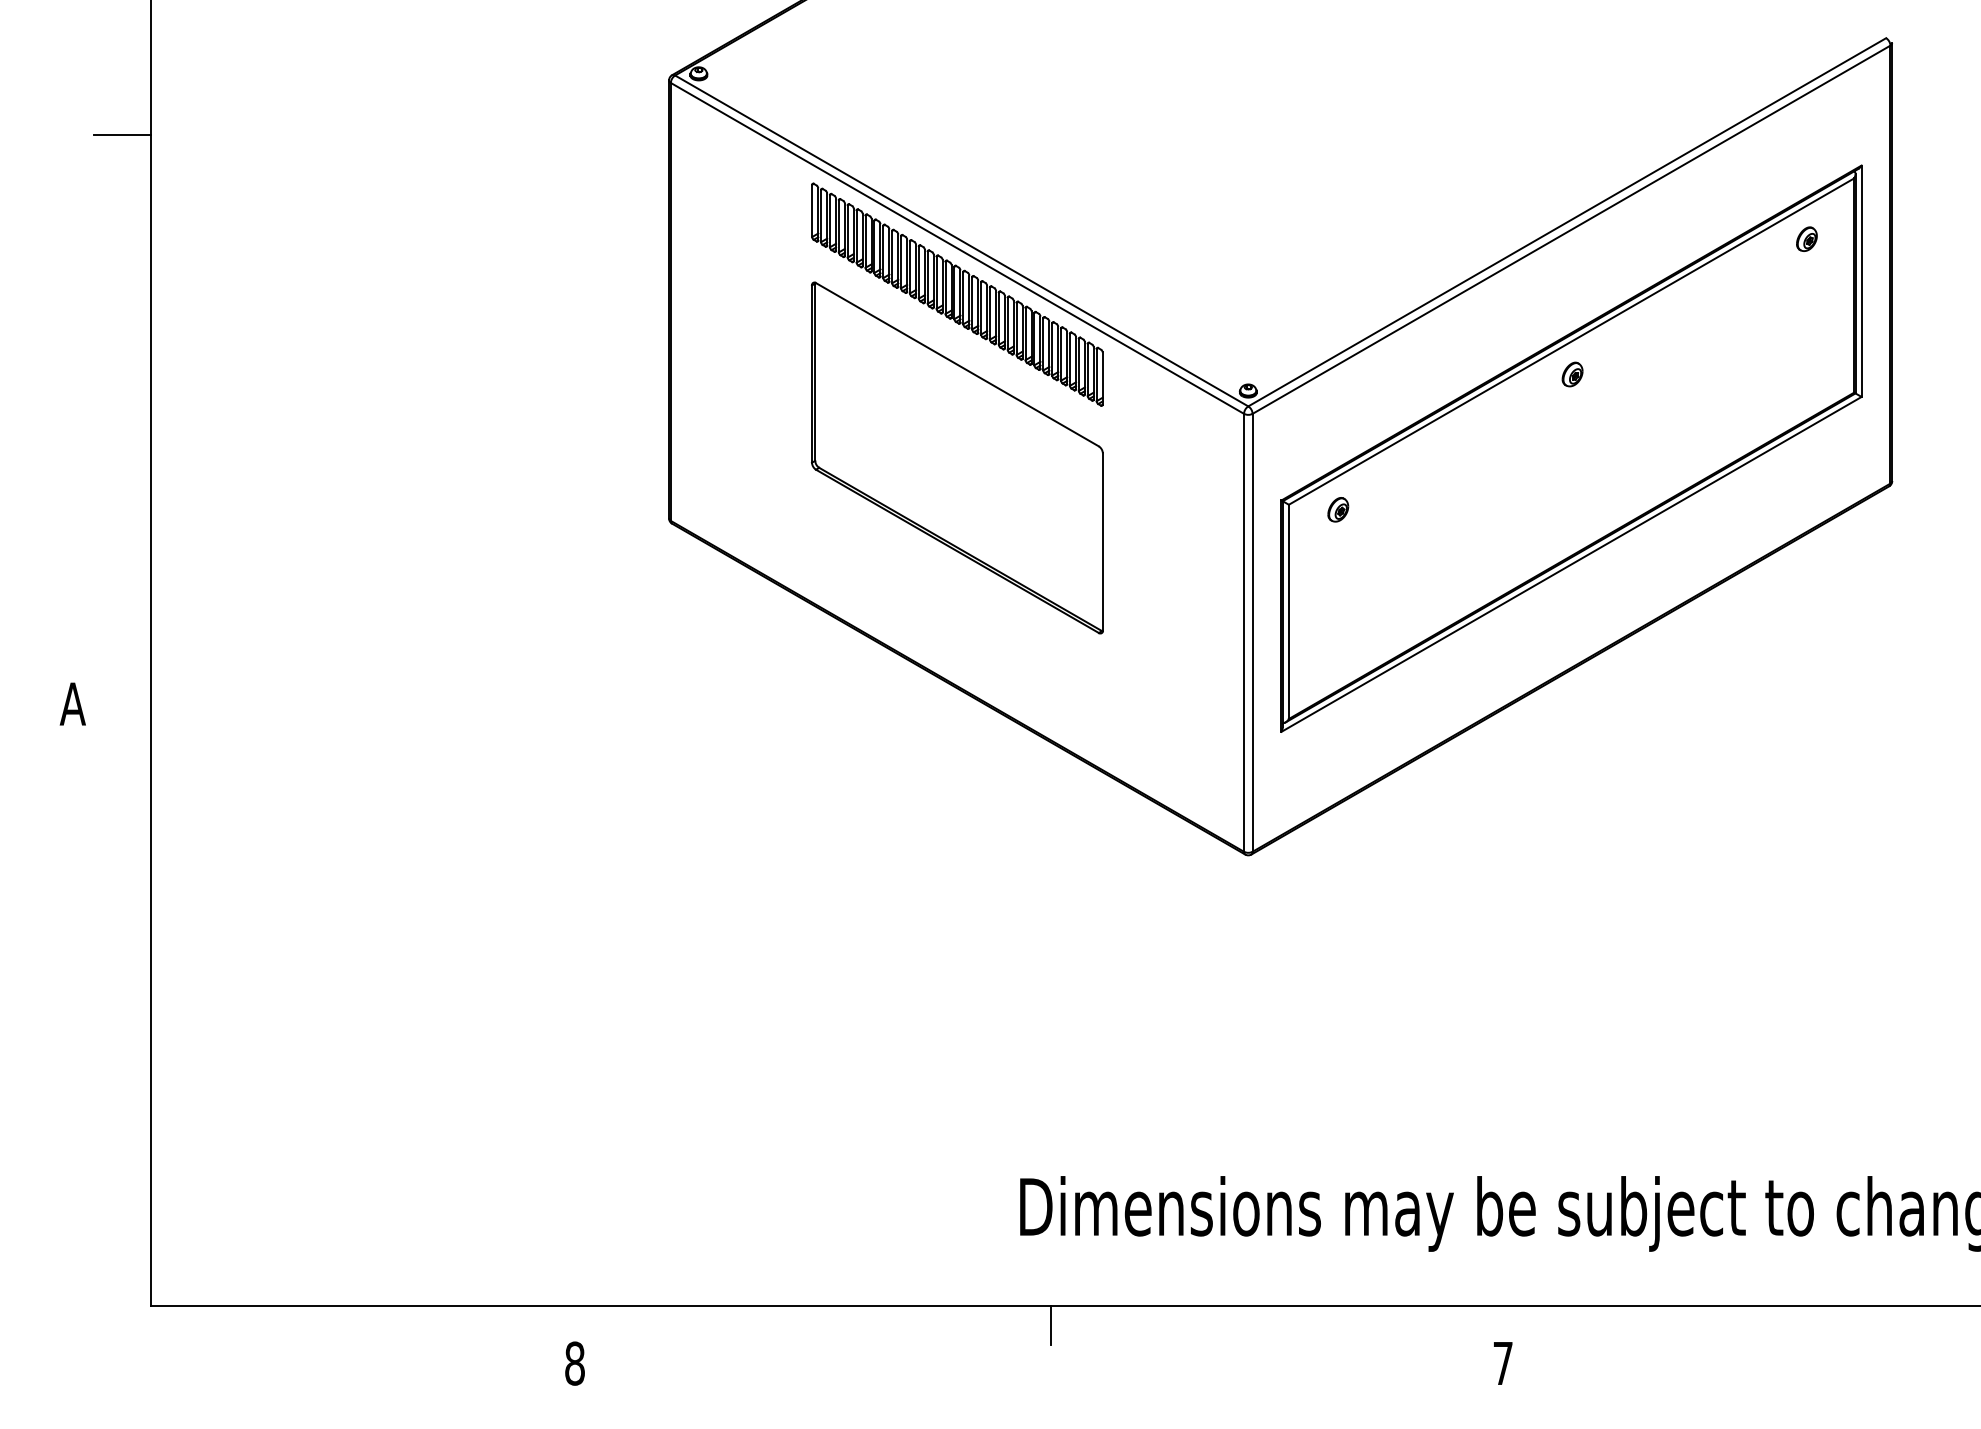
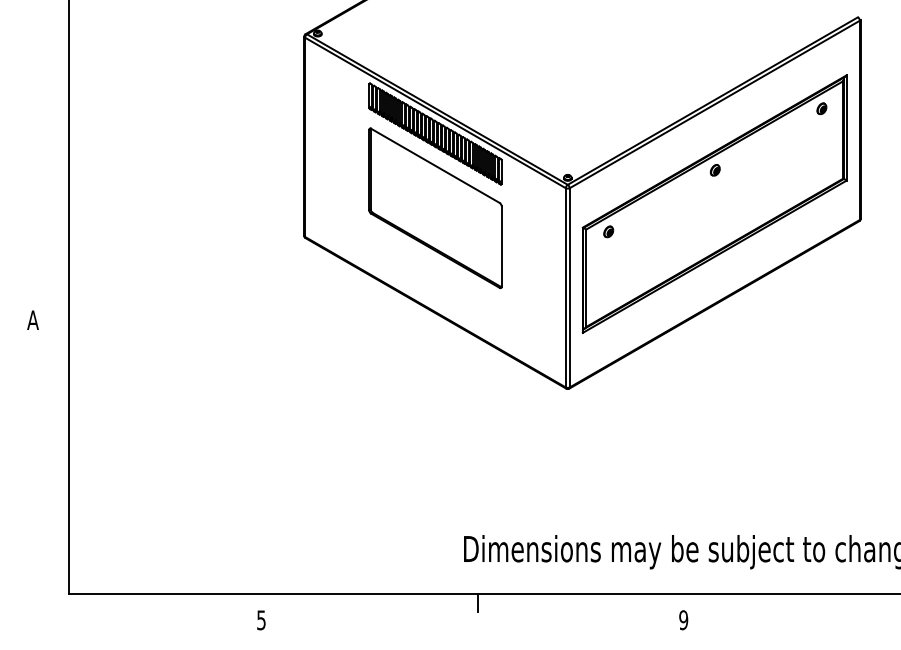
line: (122, 135) -> (55, 61), removed
text: (575, 1364) -> (261, 620), 8 -> 5
text: (1502, 1364) -> (683, 620), 7 -> 9

